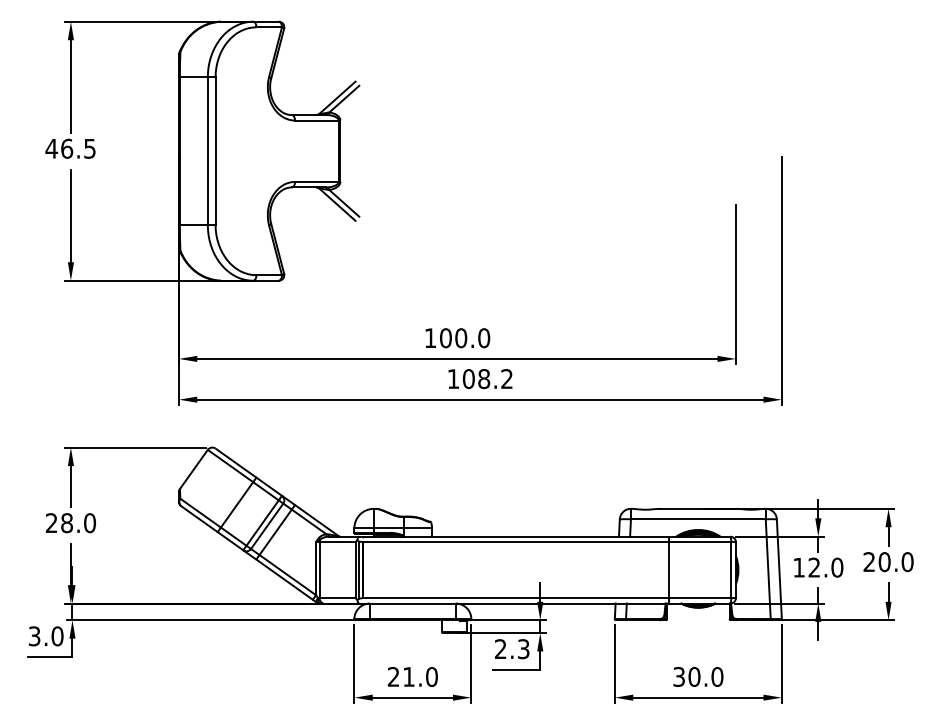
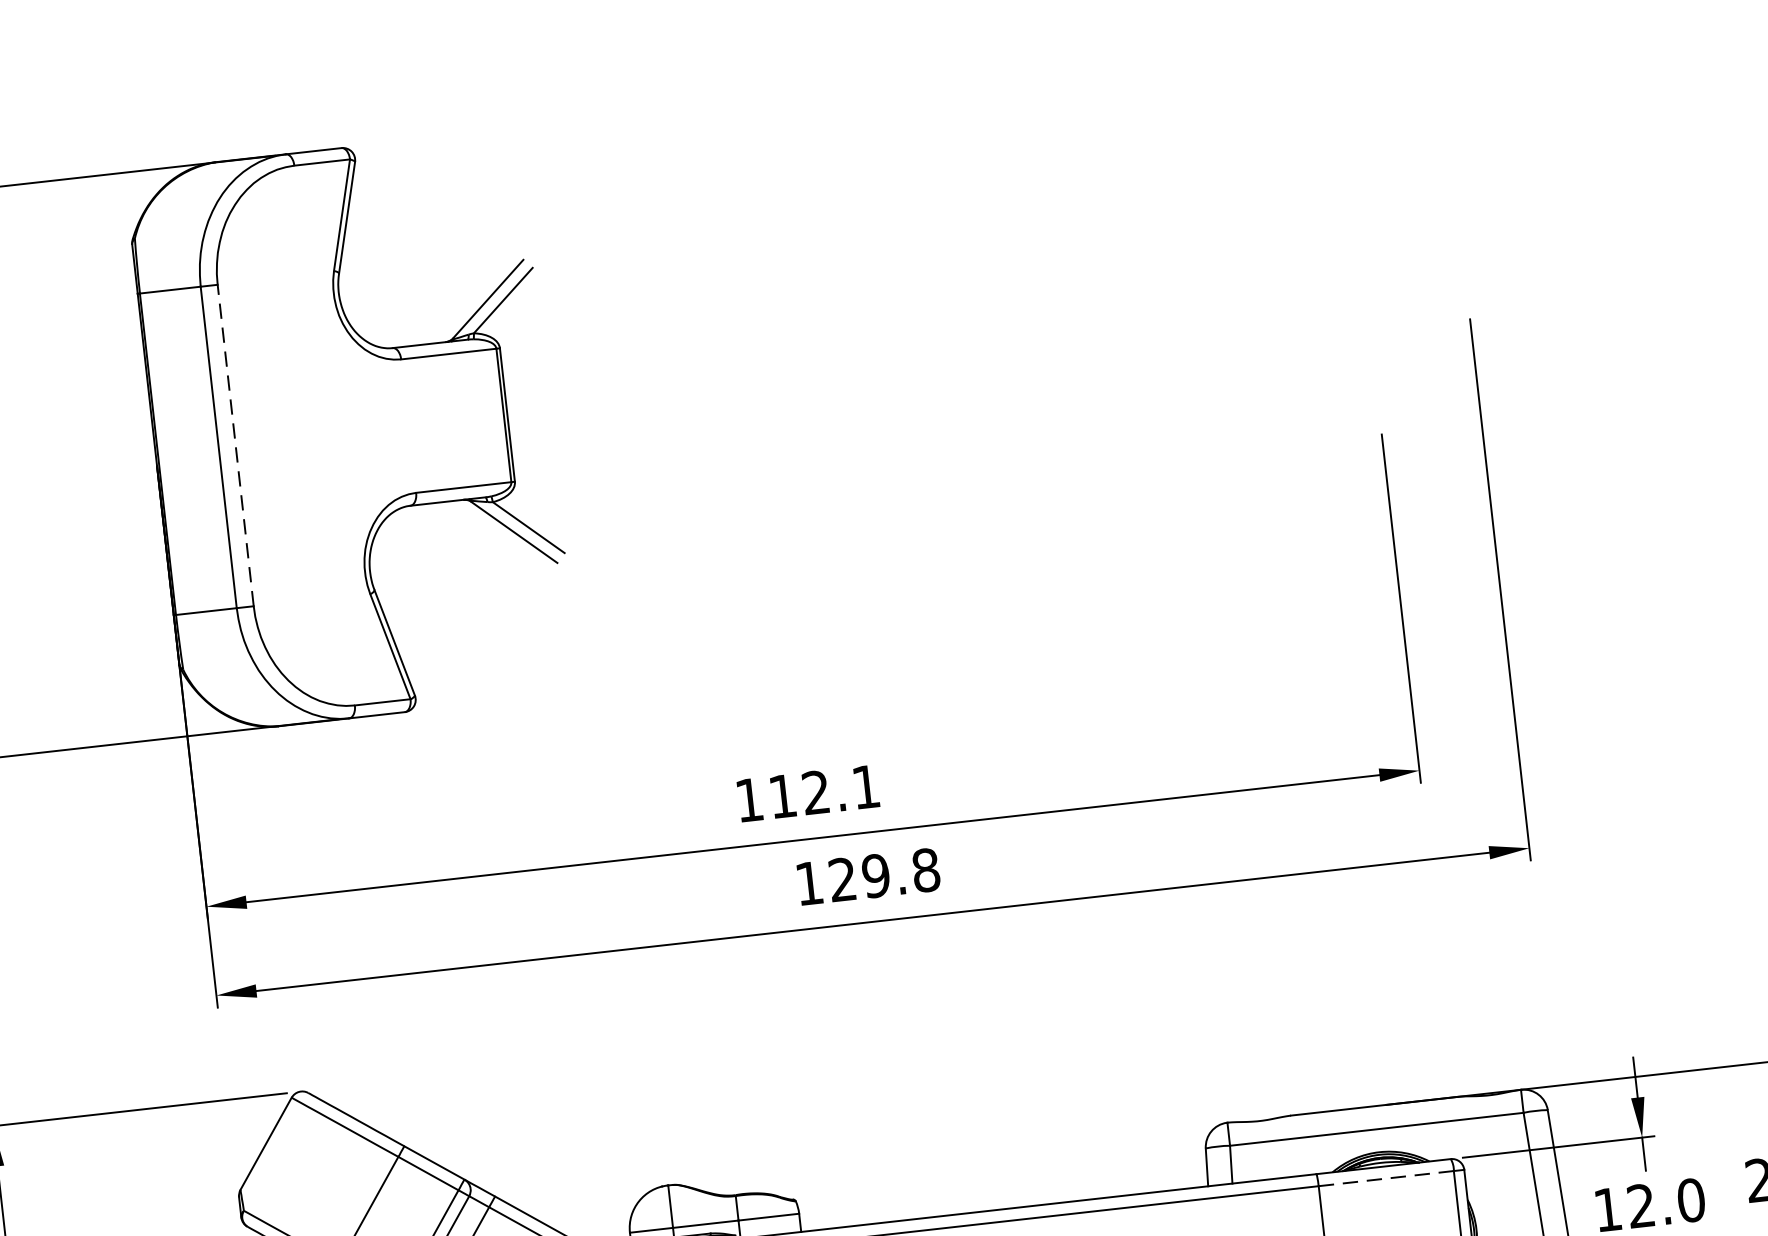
line: (215, 151) -> (235, 446), solid -> dashed
text: (465, 338) -> (825, 792), 100.0 -> 112.1
text: (487, 379) -> (883, 876), 108.2 -> 129.8
line: (699, 542) -> (1384, 1179), solid -> dashed

